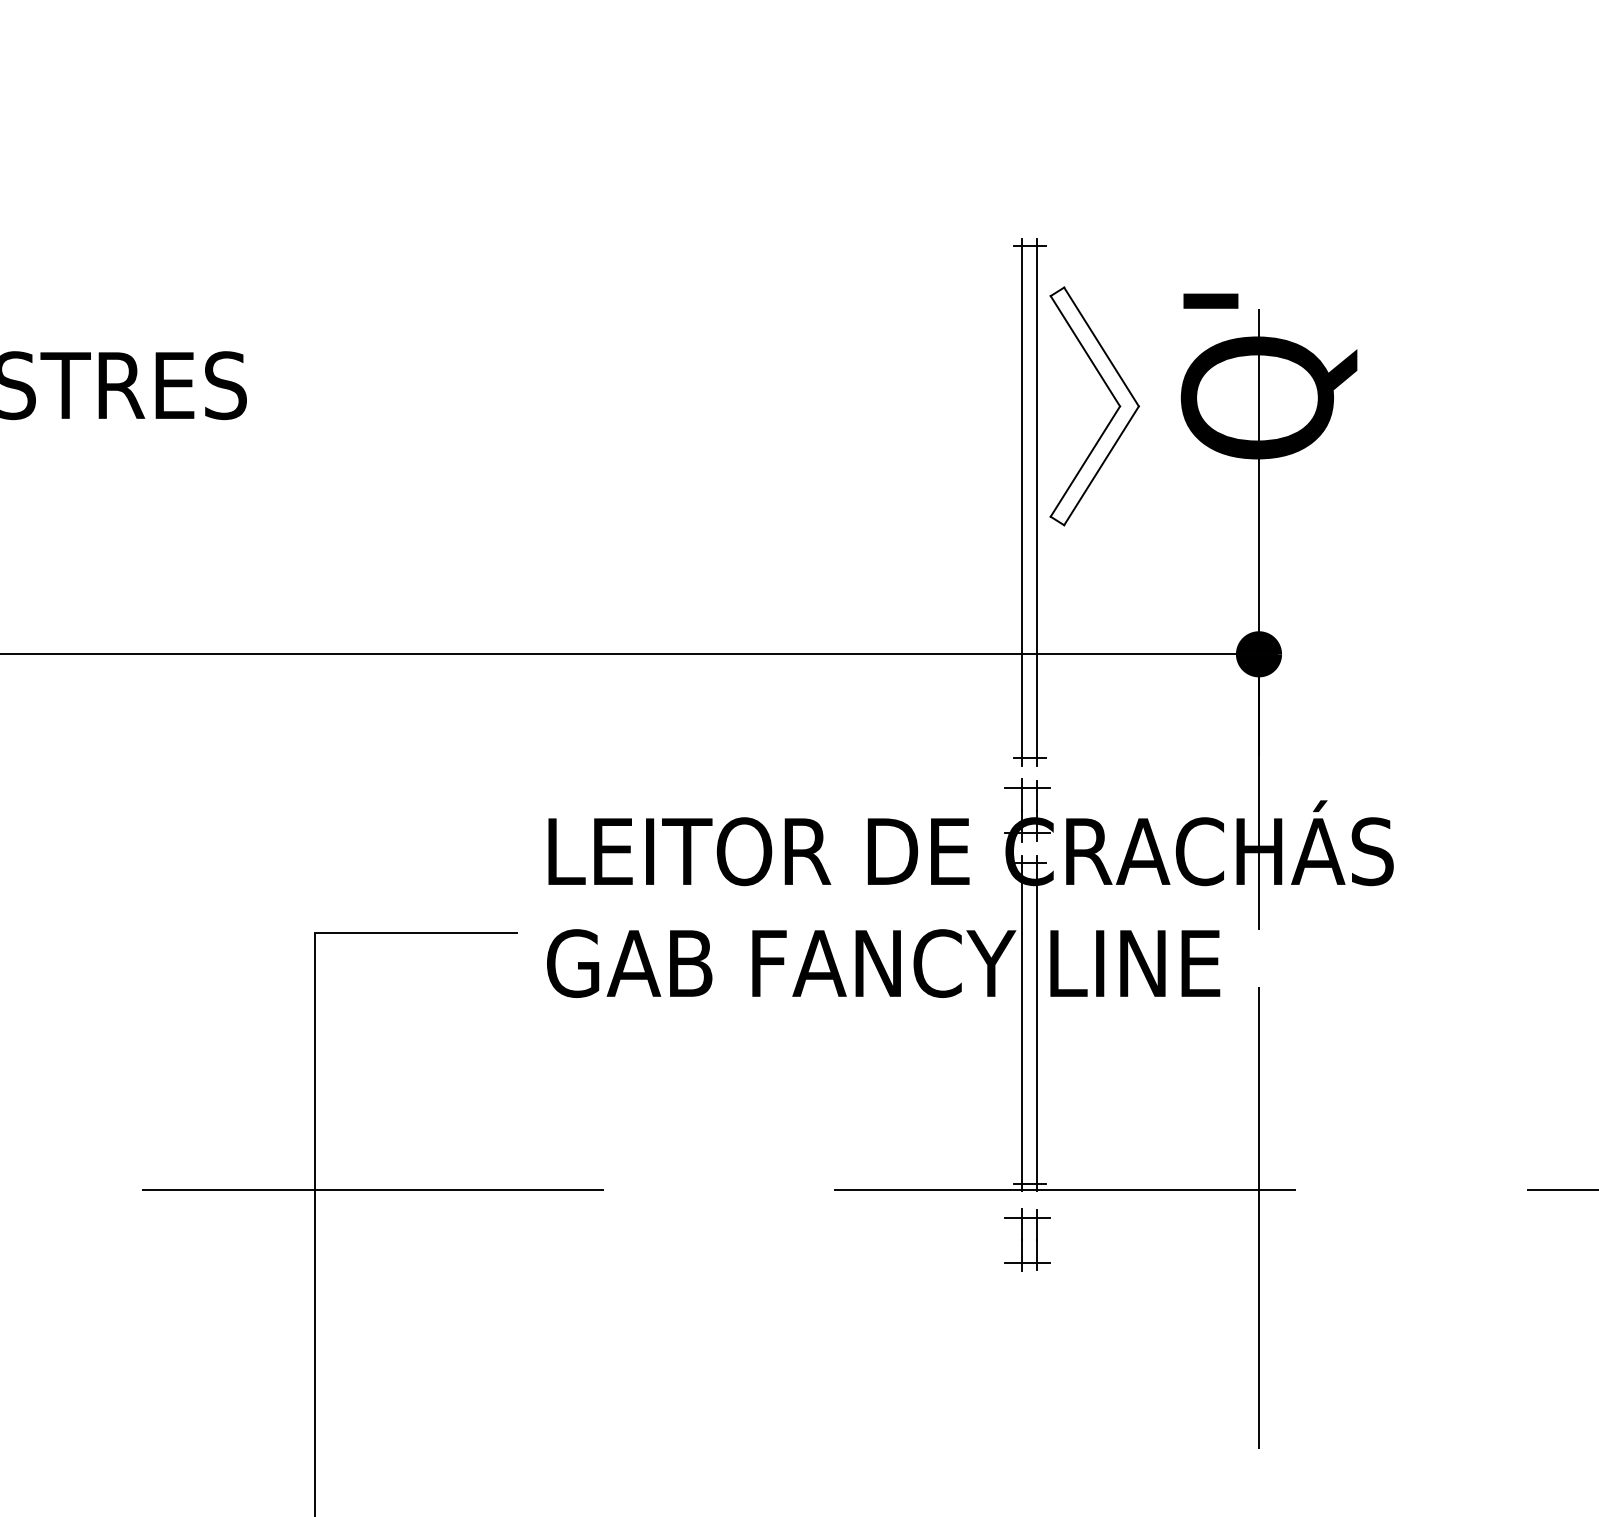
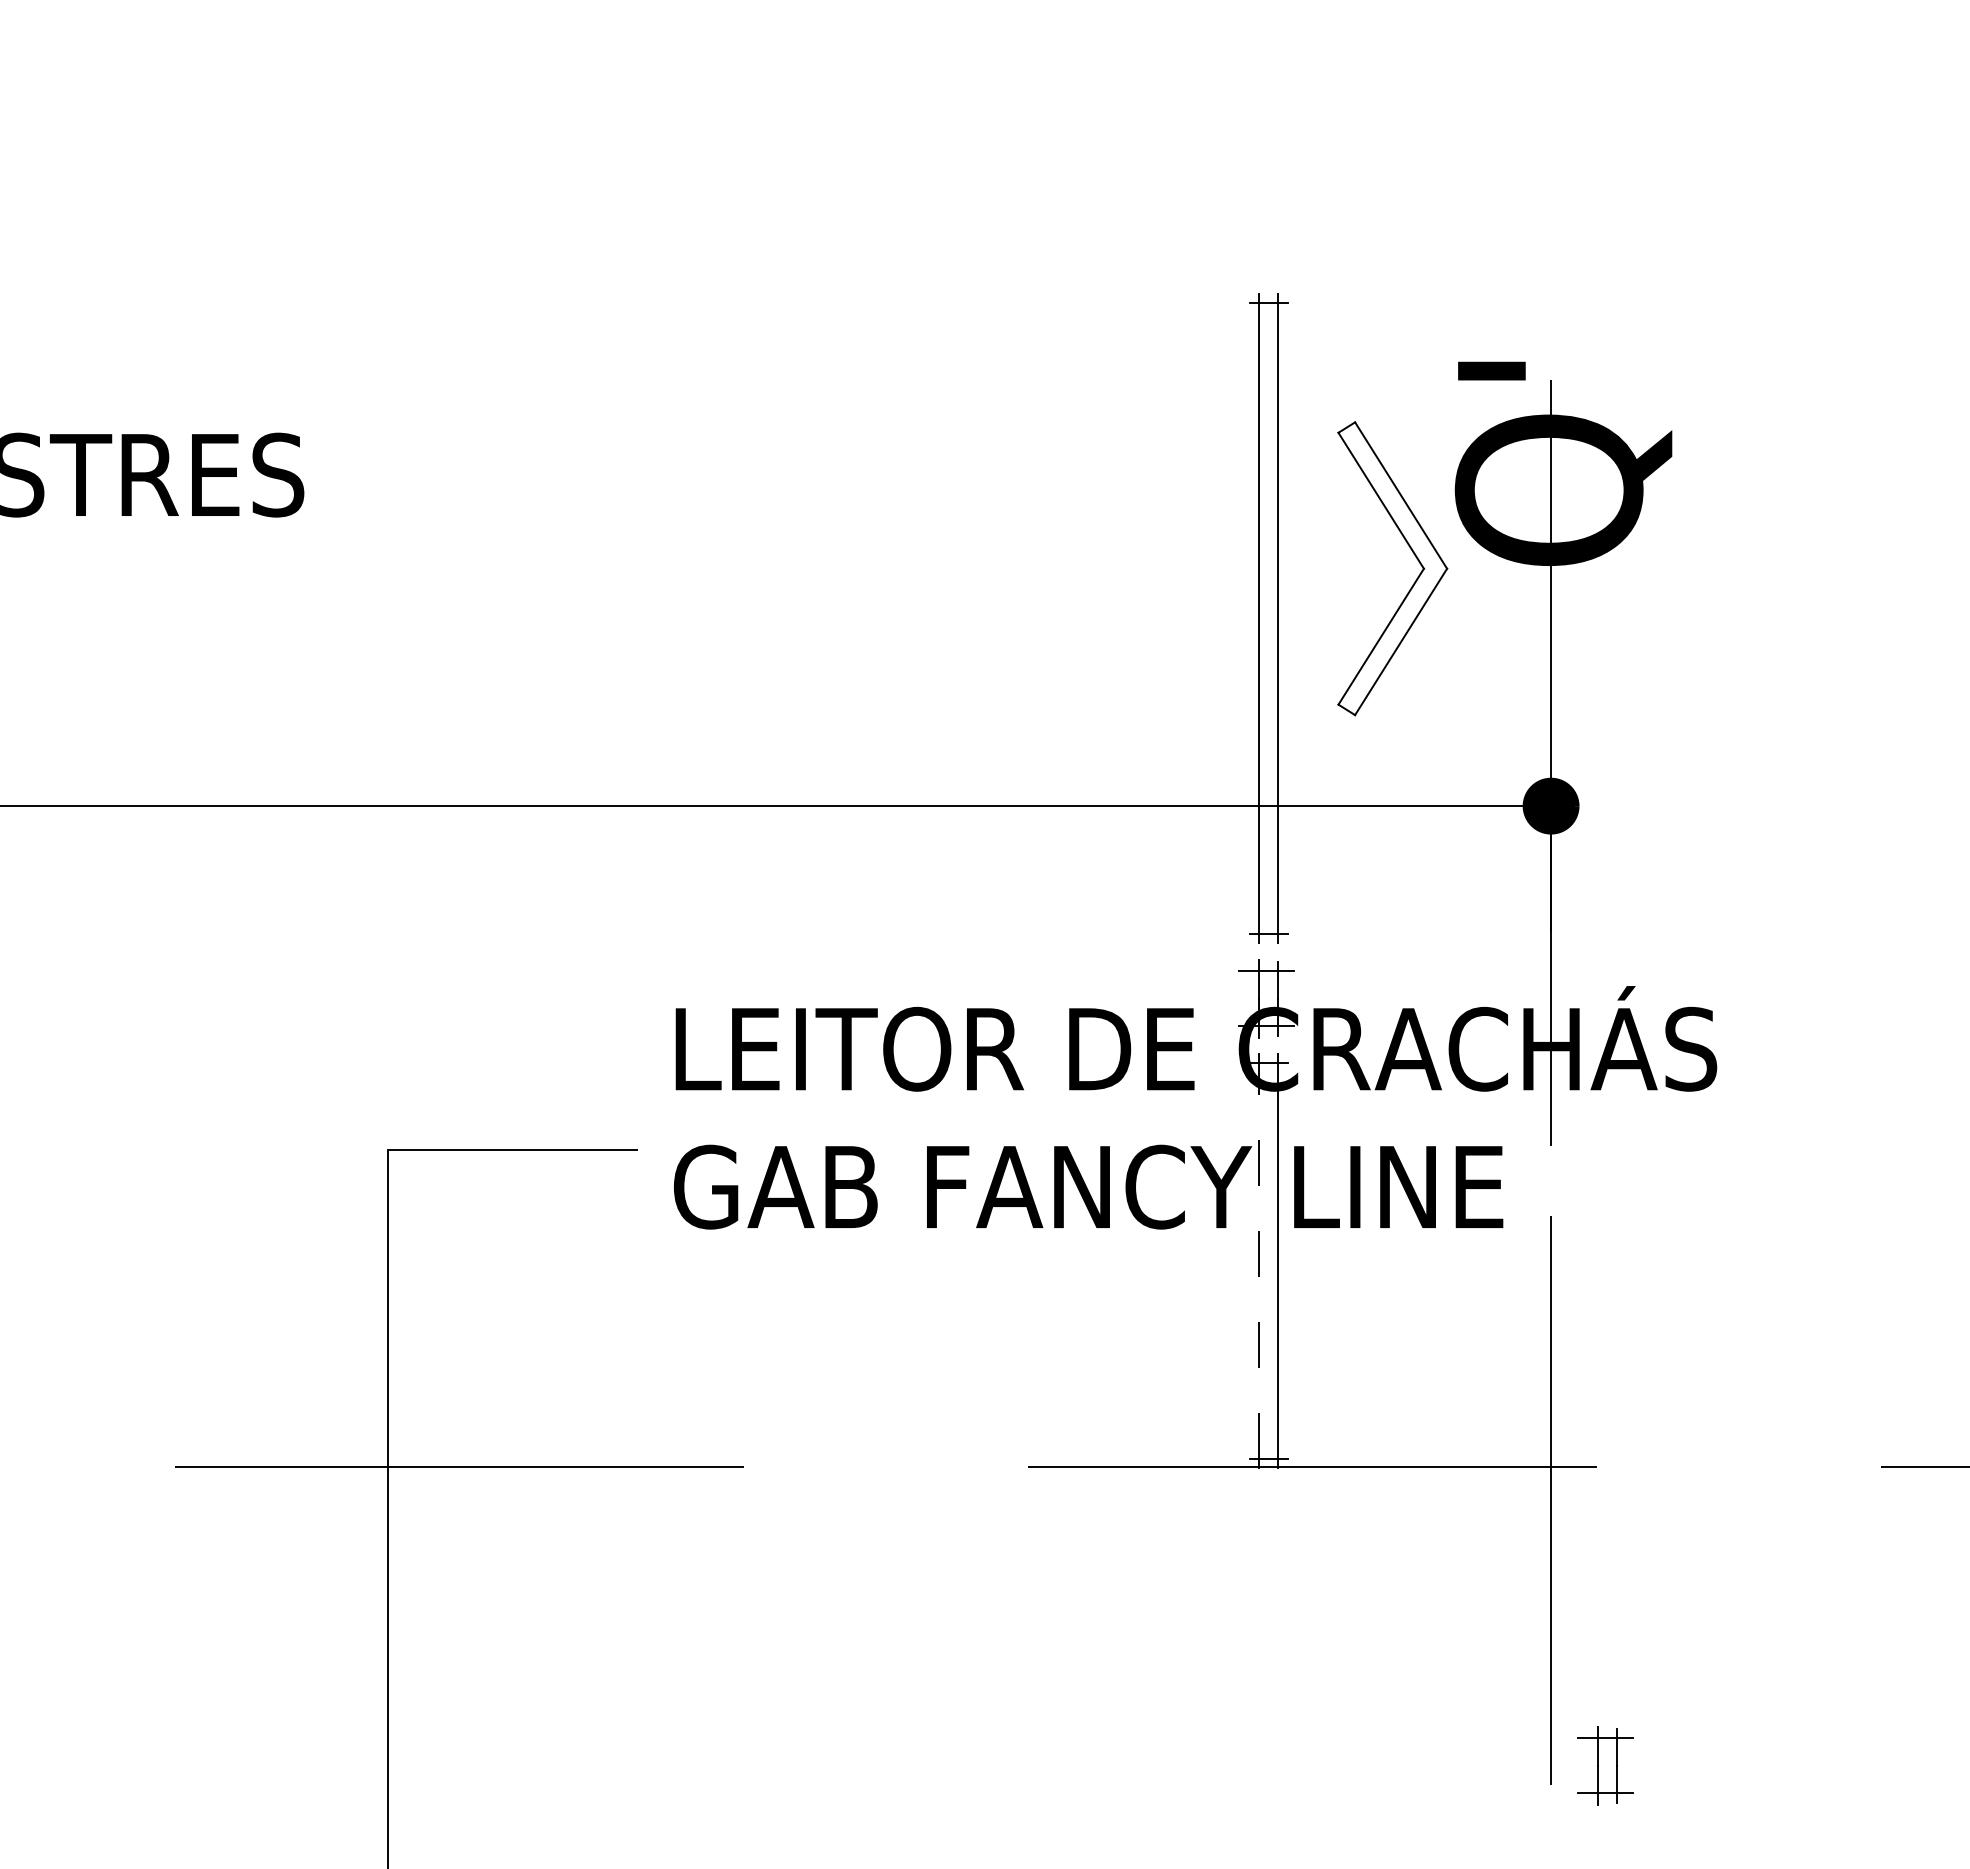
part: (1111, 394) -> (1413, 554), moved
line: (1022, 1023) -> (1259, 1260), solid -> dashed
part: (1027, 1239) -> (1605, 1765), moved

